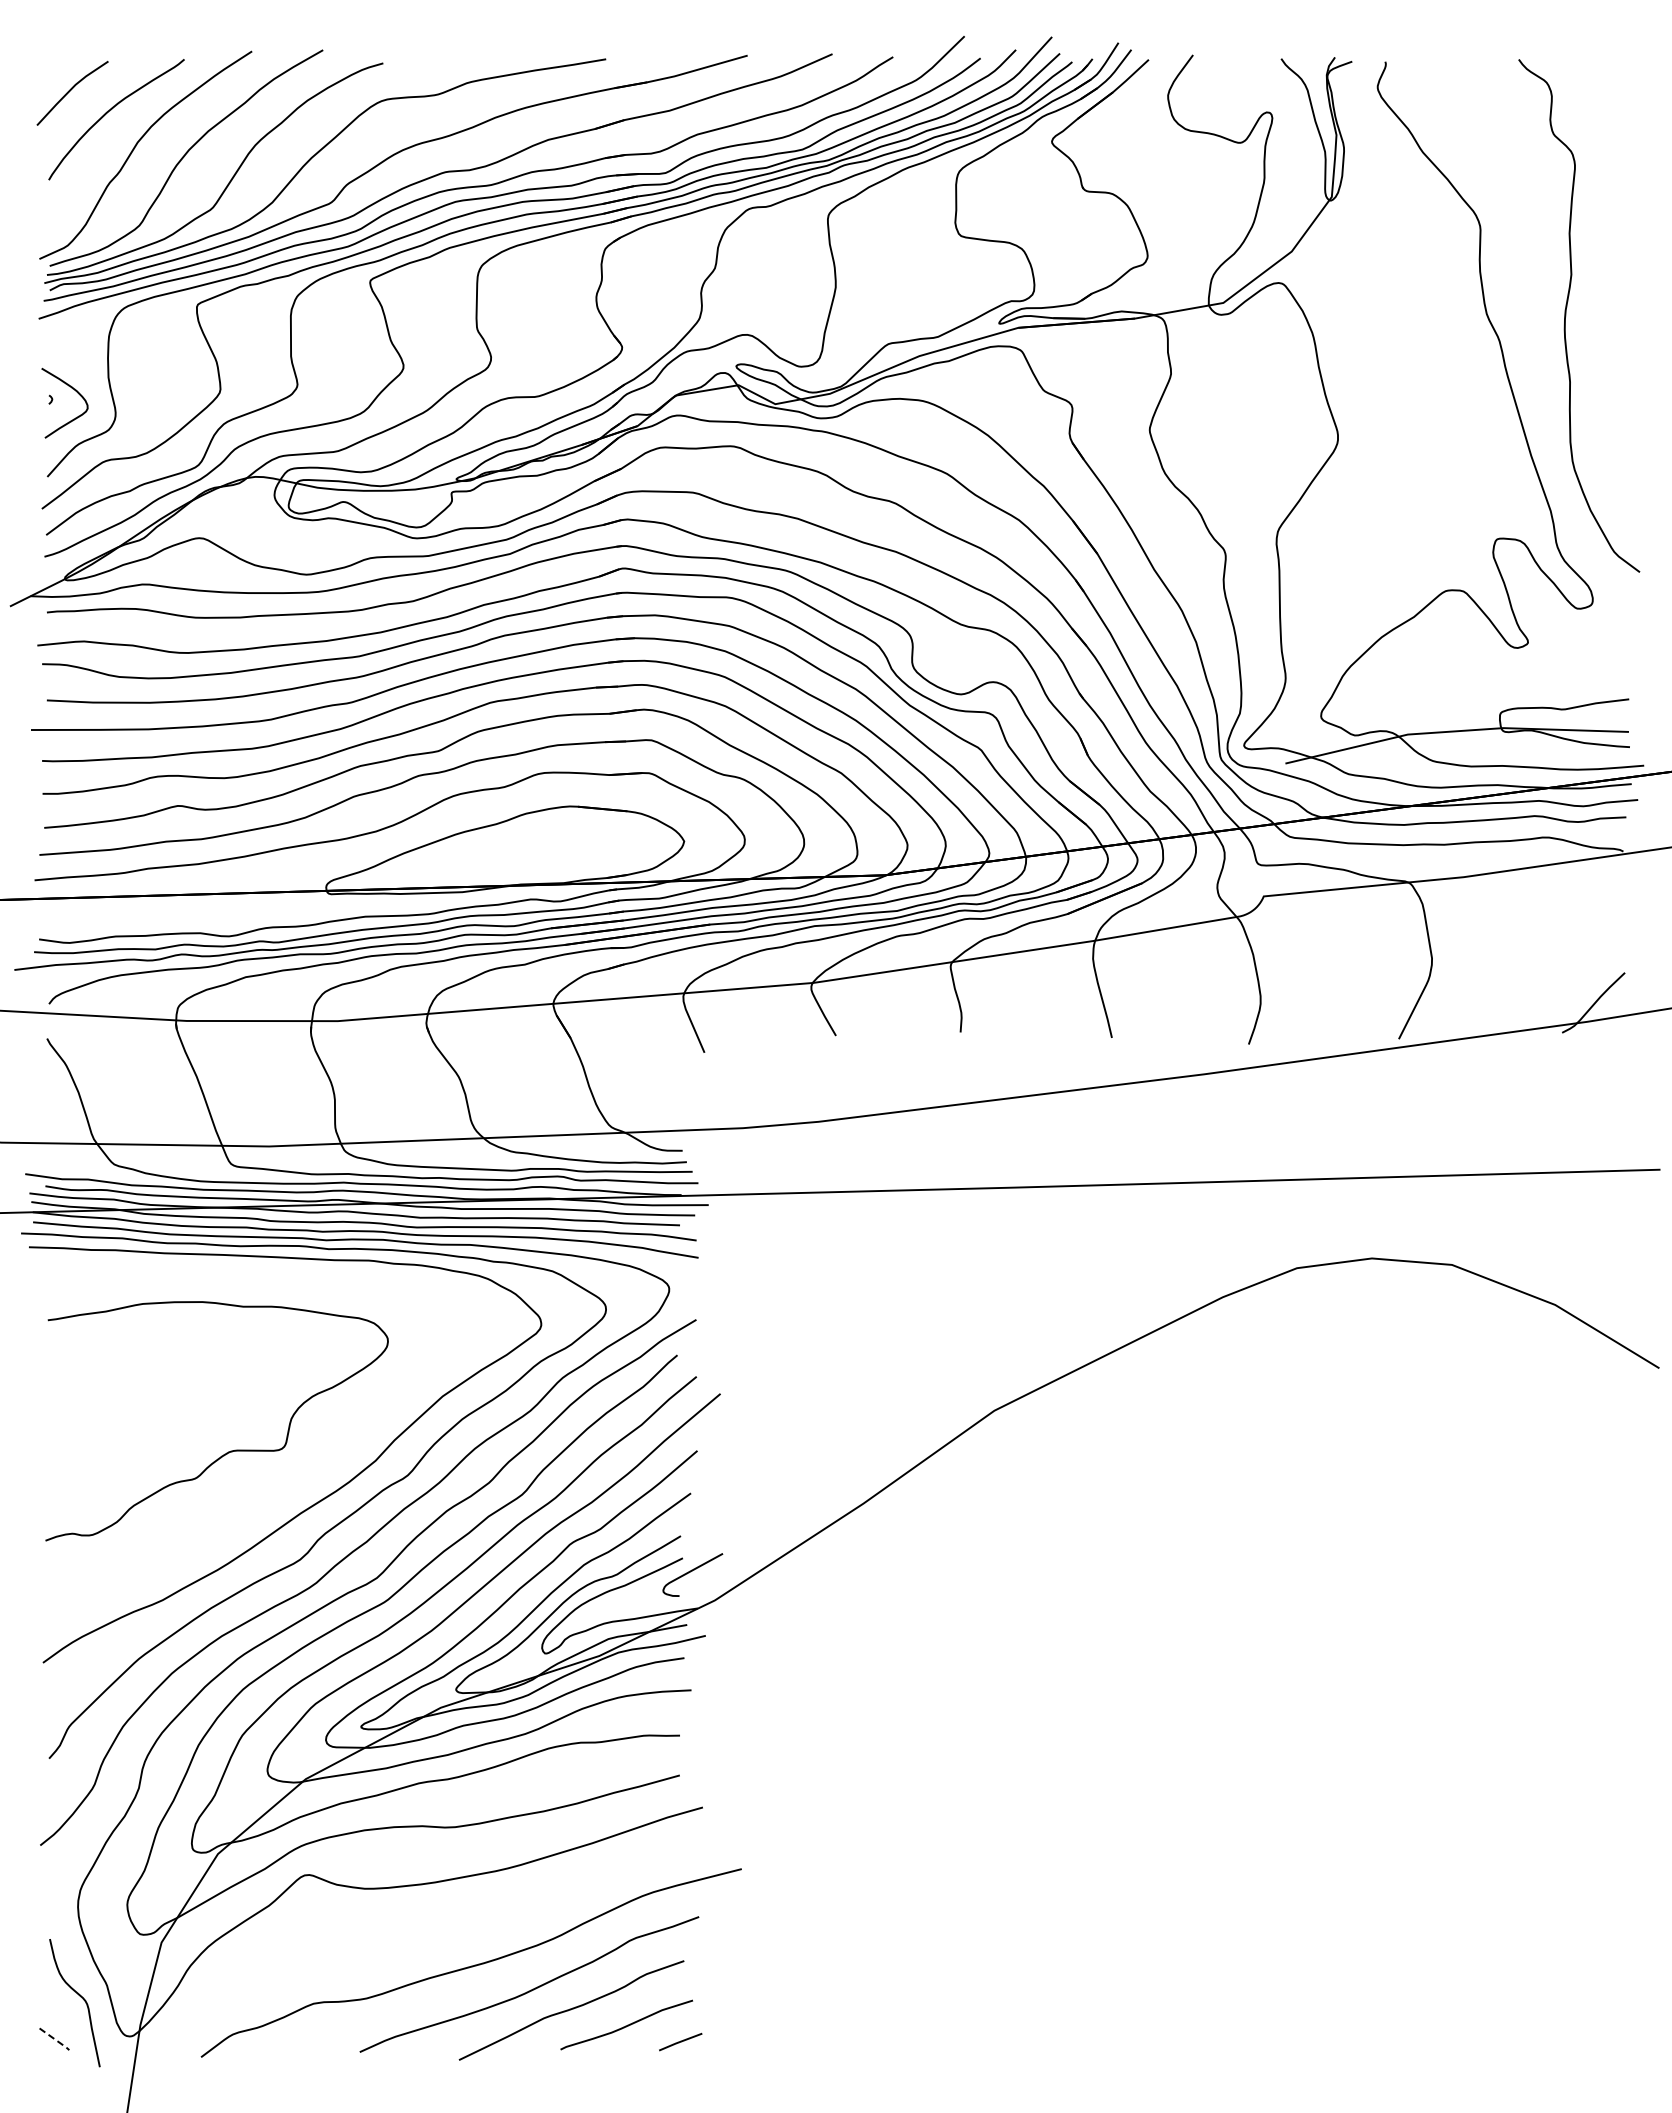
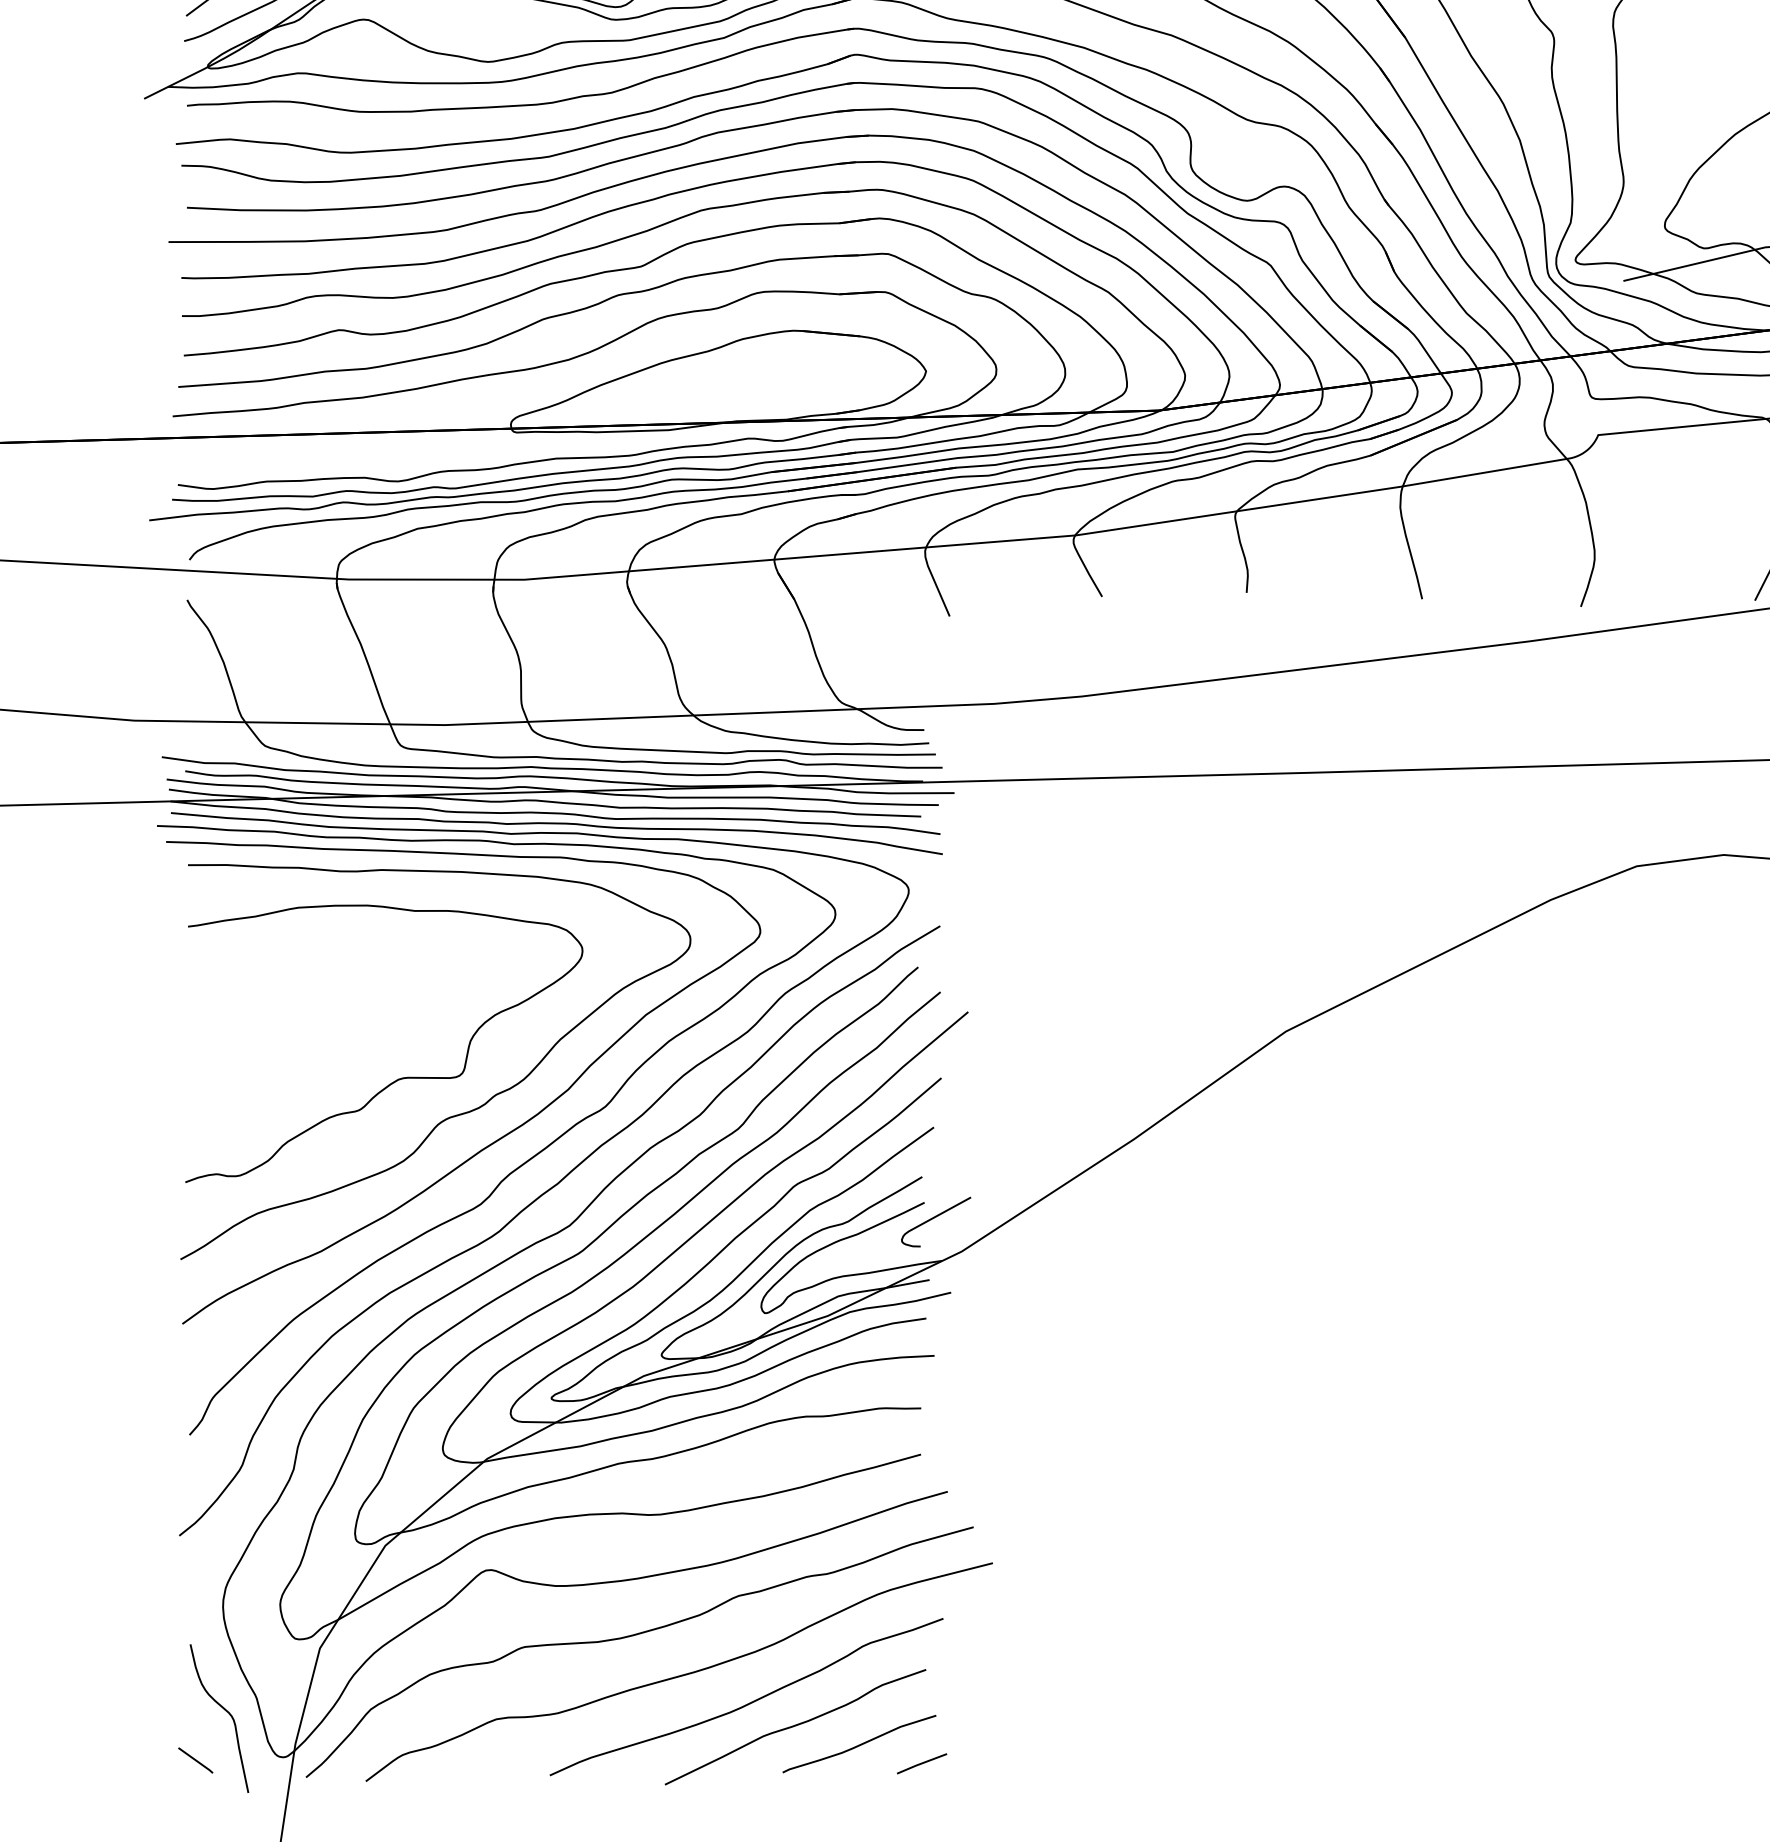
curve: (277, 1482) -> (454, 1114), added
curve: (435, 1931) -> (637, 1635), added
line: (55, 2039) -> (196, 1760), dashed -> solid

